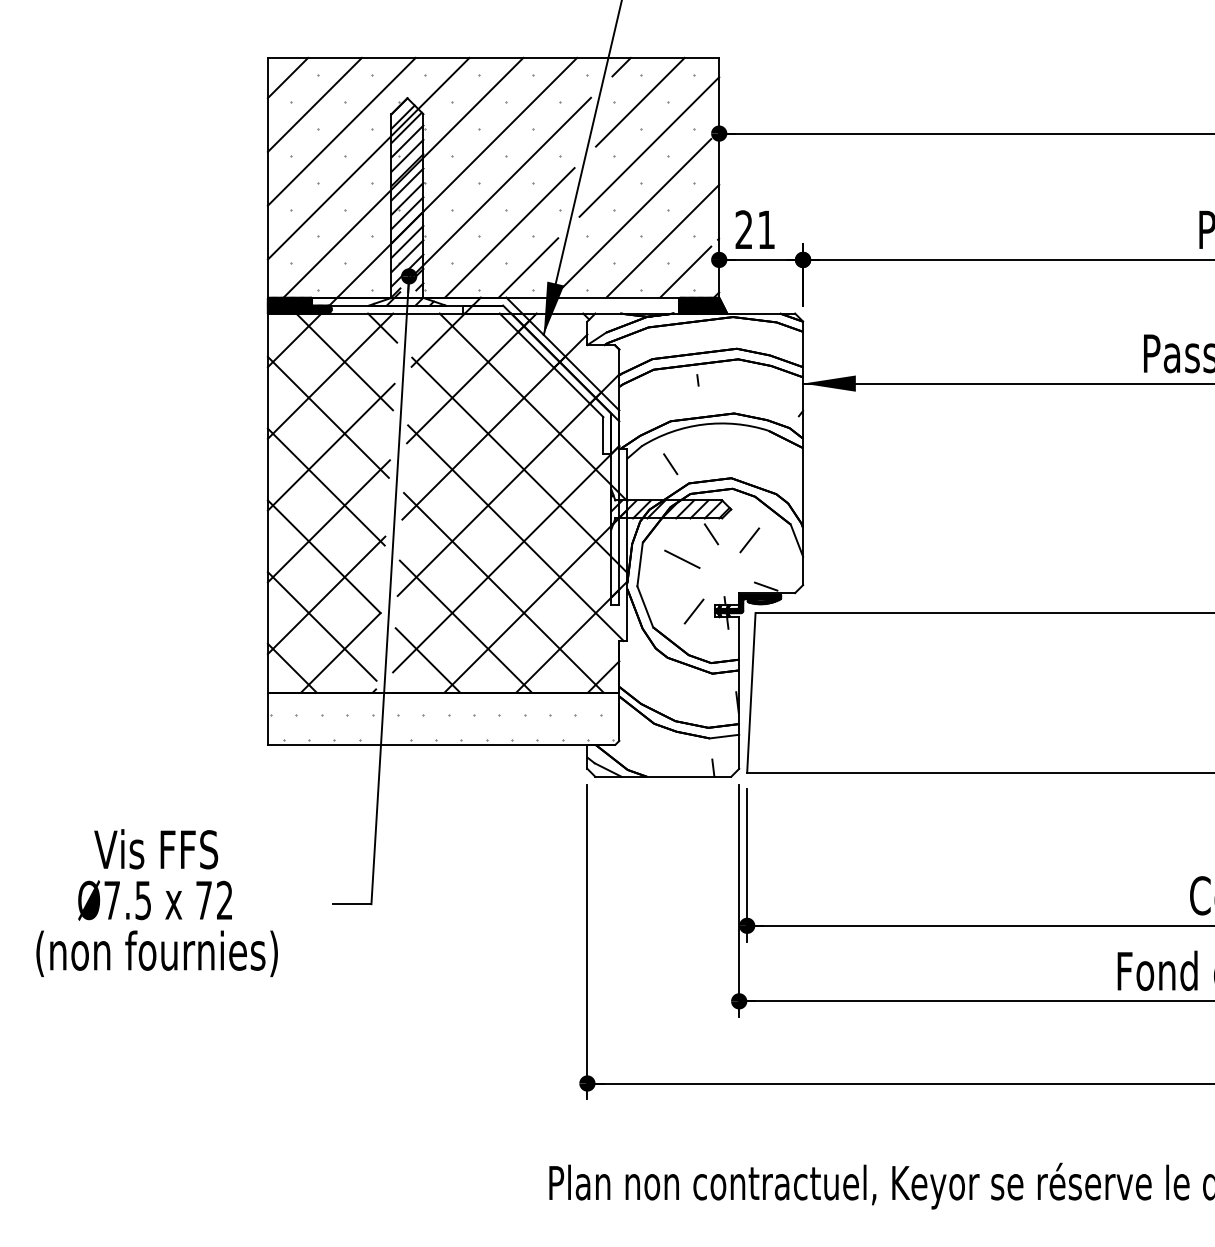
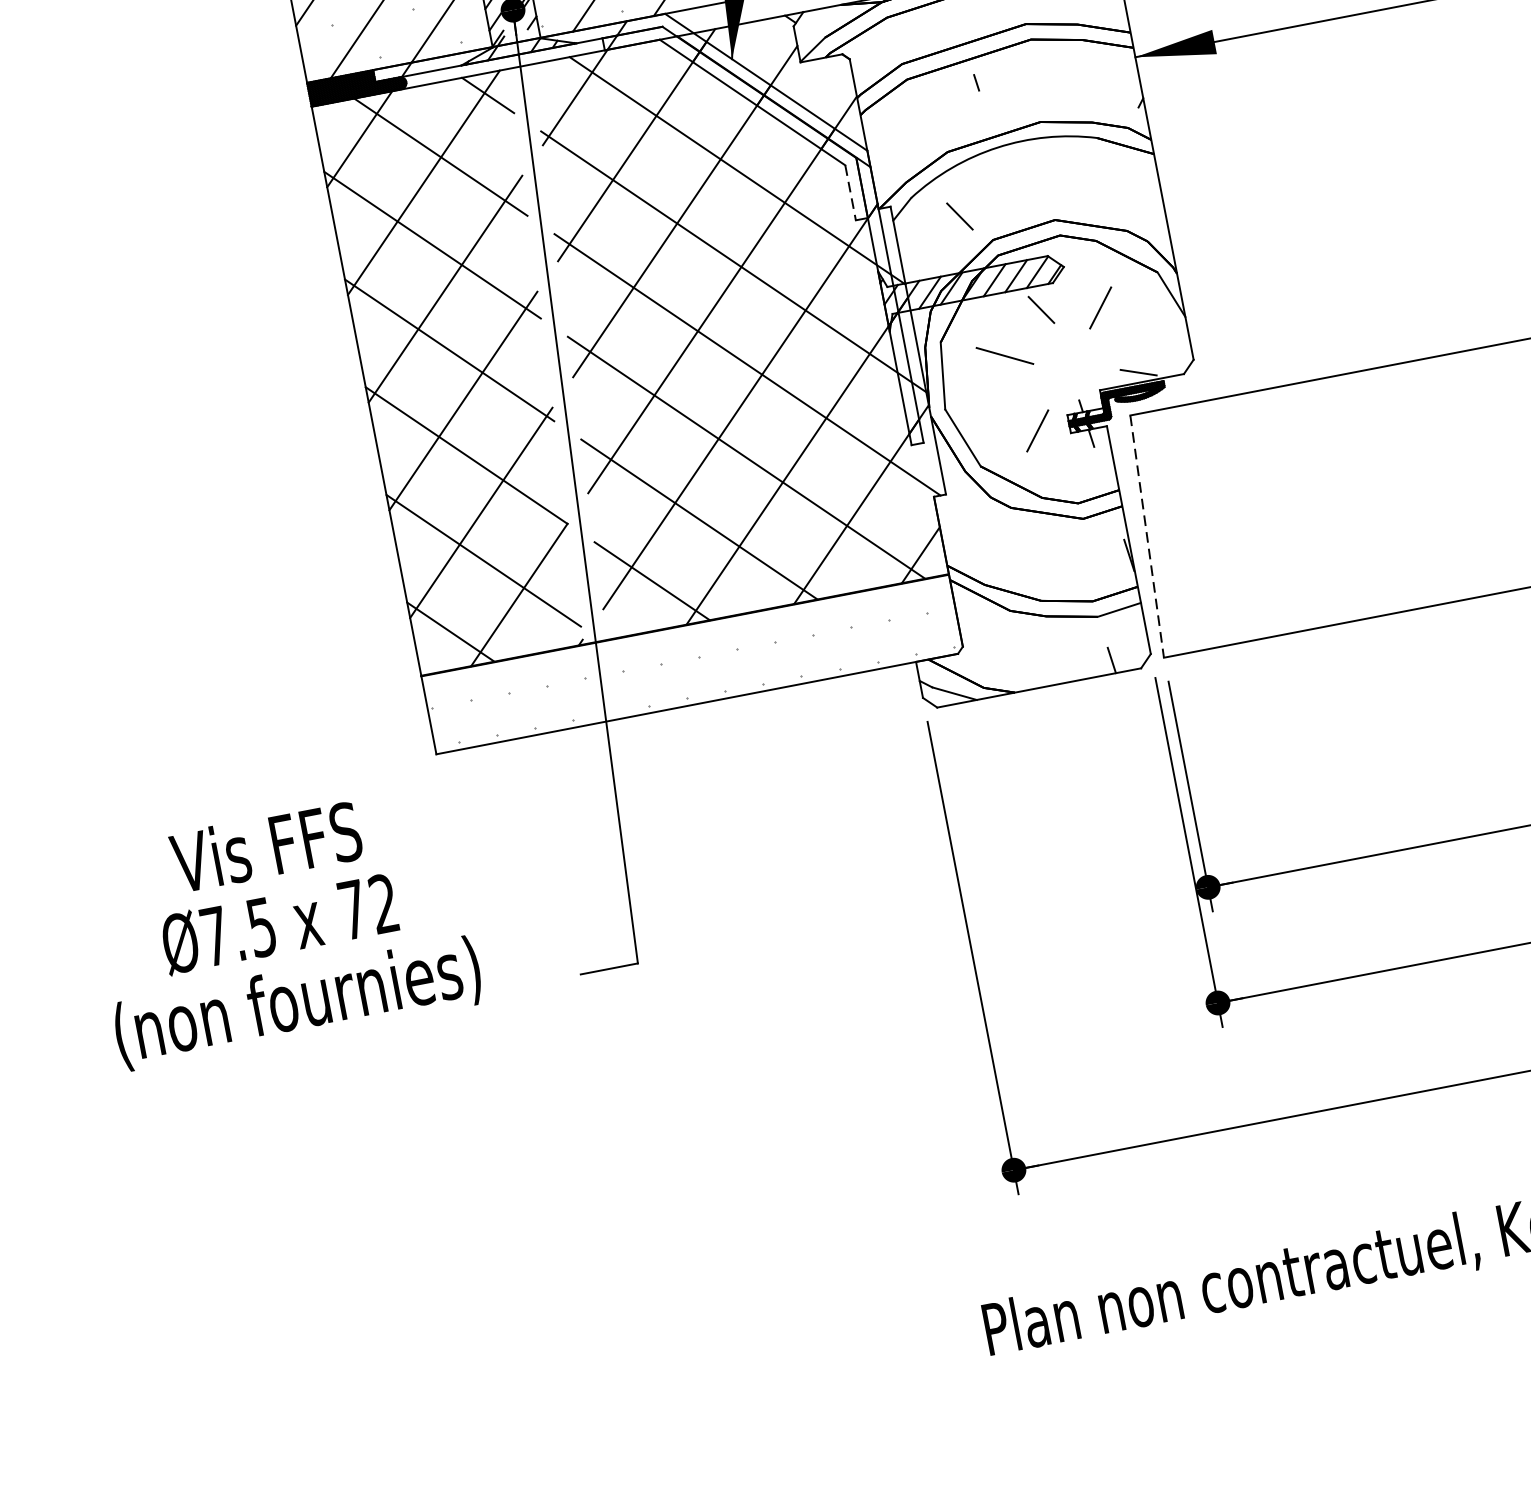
line: (603, 435) -> (850, 192), solid -> dashed
line: (751, 692) -> (1147, 535), solid -> dashed
text: (156, 902) -> (282, 926), moved

